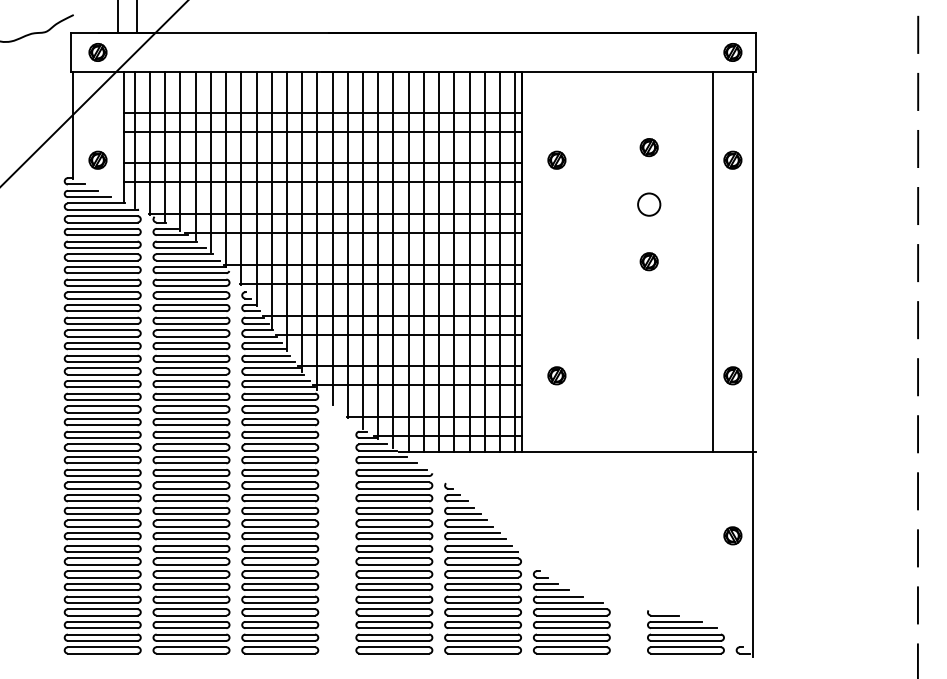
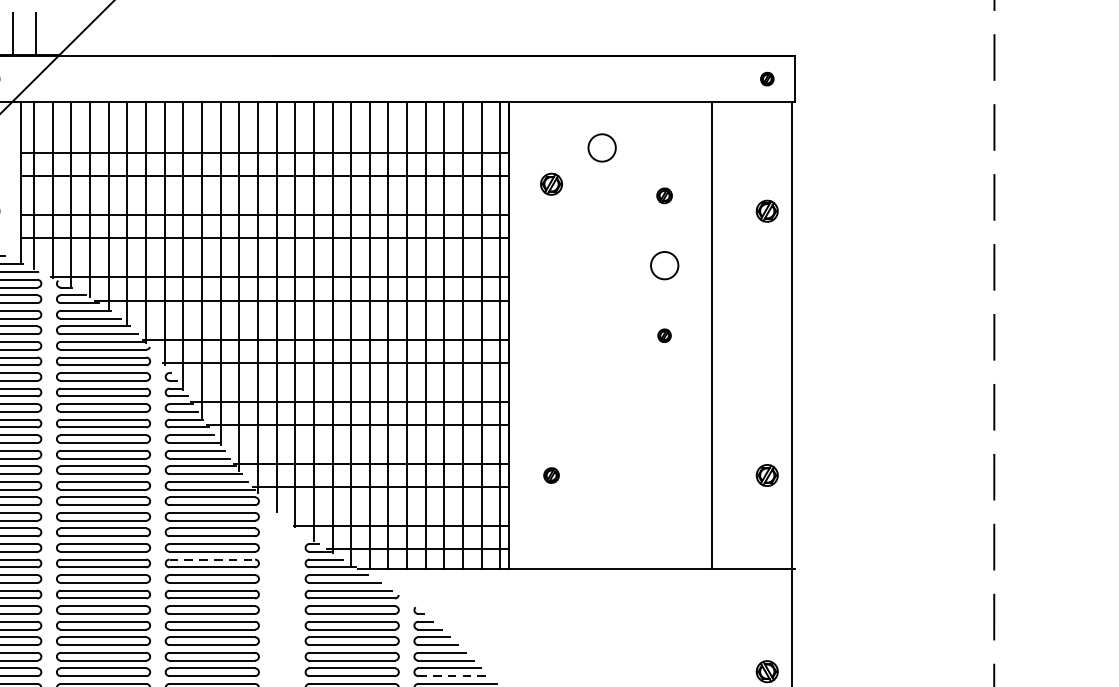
part: (732, 52) -> (766, 79), size x0.6
circle: (598, 108) -> (602, 147), added
part: (648, 147) -> (663, 195), size x0.7
part: (556, 159) -> (551, 183), moved
part: (648, 261) -> (663, 335), size x0.6
line: (712, 261) -> (711, 335), moved
part: (556, 375) -> (551, 475), size x0.7
line: (280, 444) -> (212, 559), solid -> dashed
line: (477, 539) -> (454, 676), solid -> dashed

